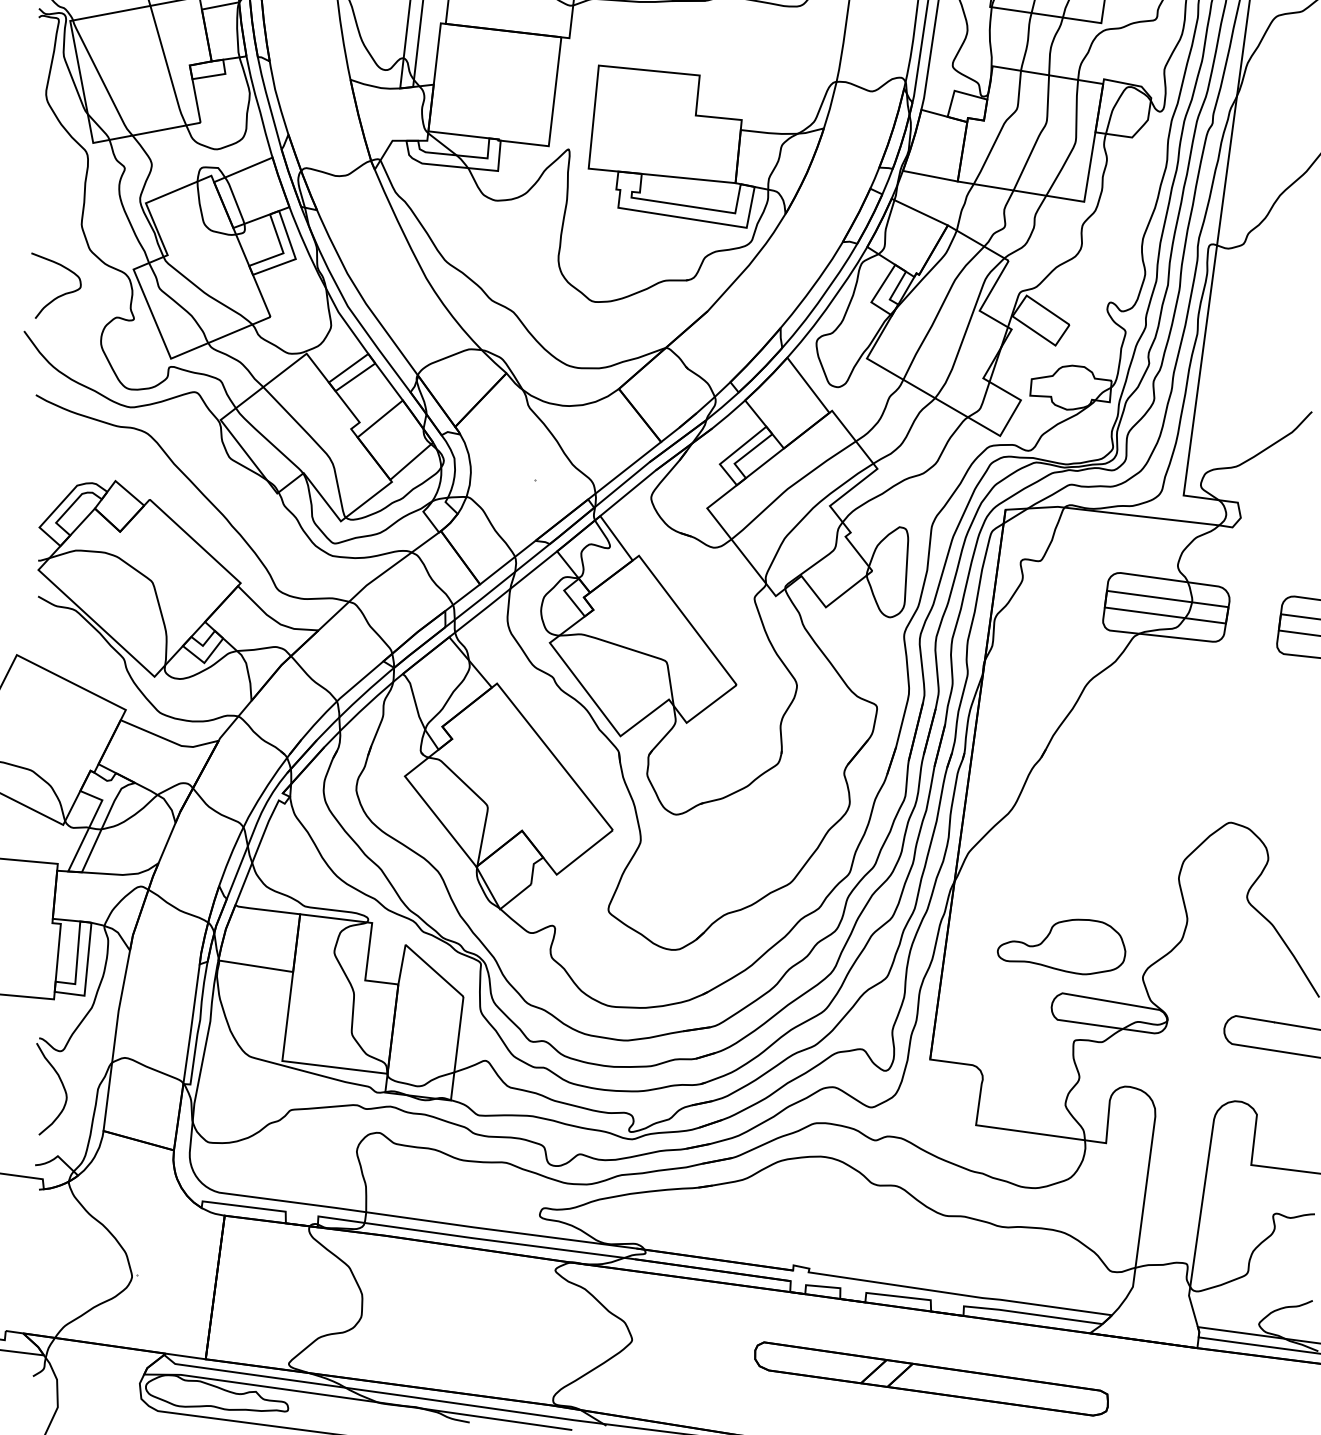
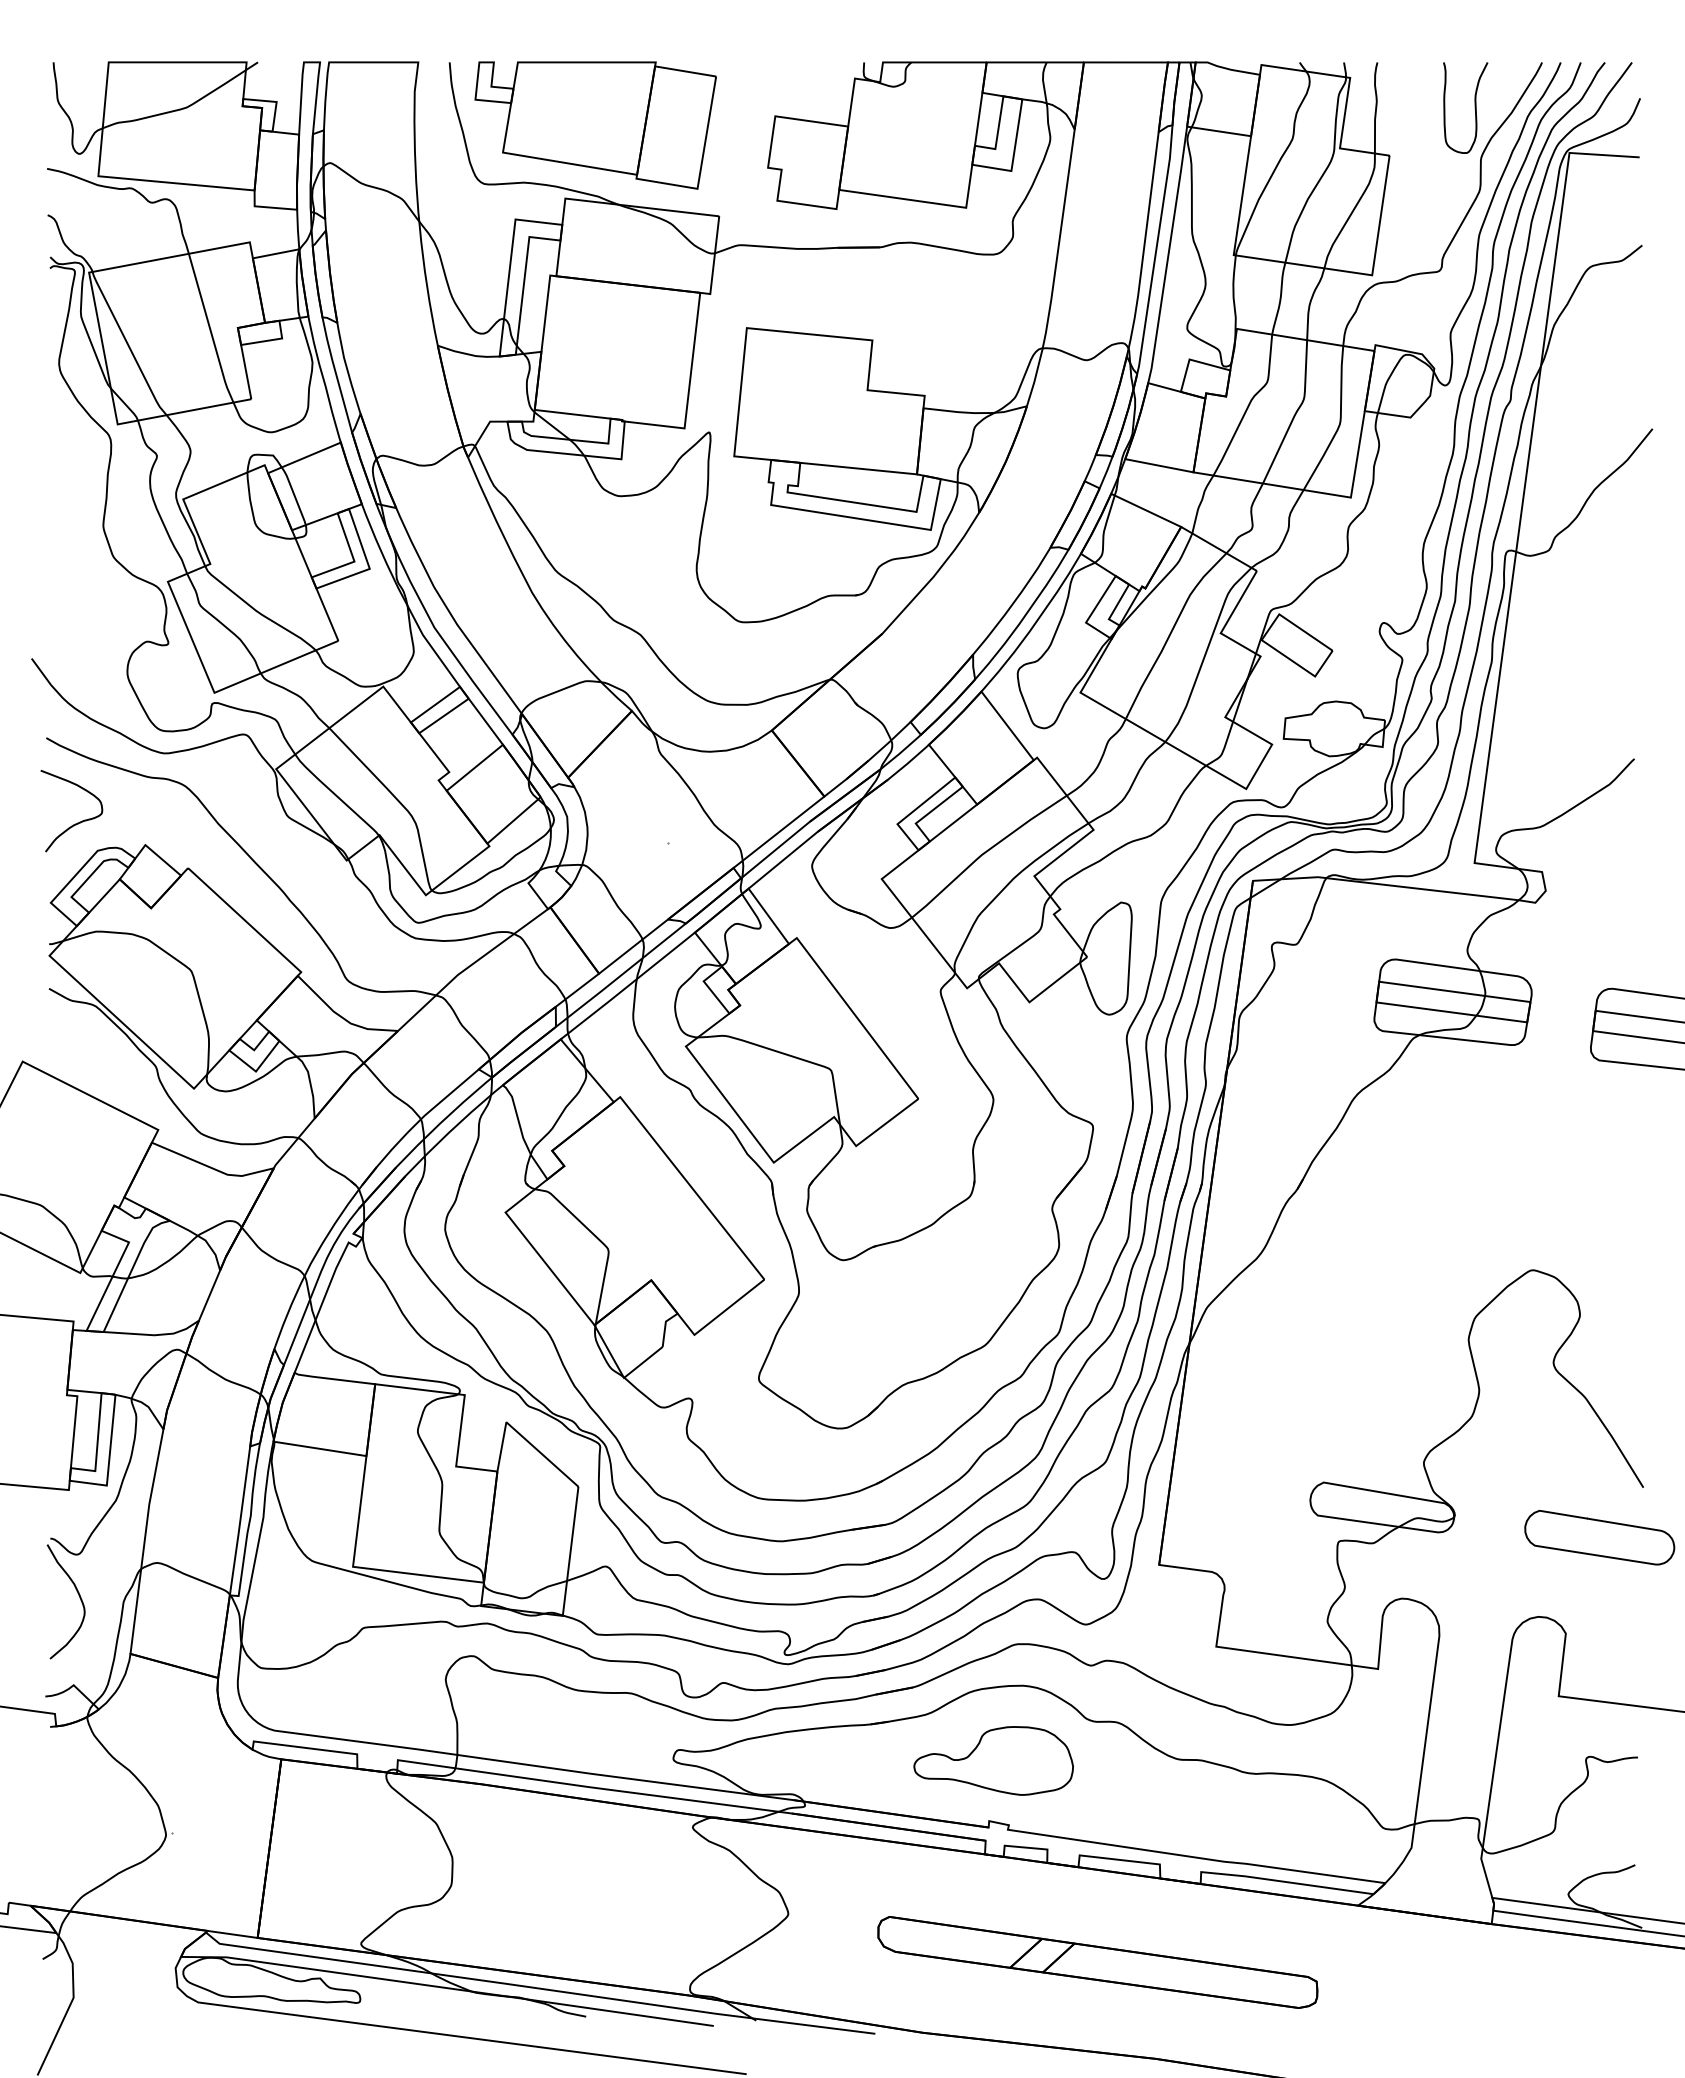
curve: (60, 294) -> (77, 822), moved
part: (1061, 946) -> (993, 1760), moved
part: (931, 1379) -> (1097, 1962), moved

